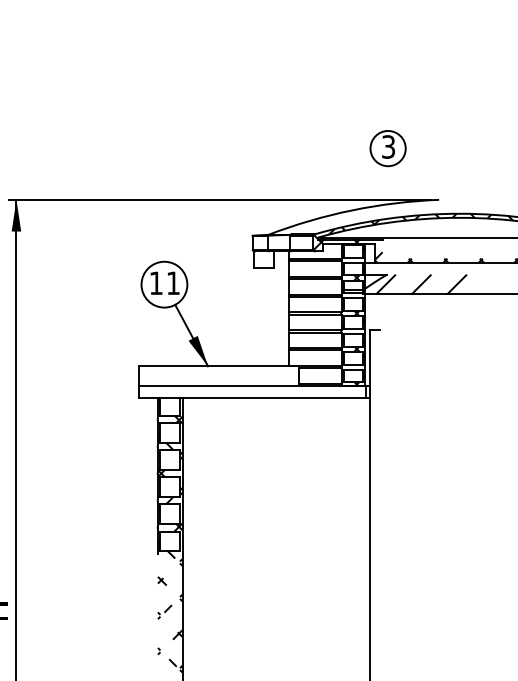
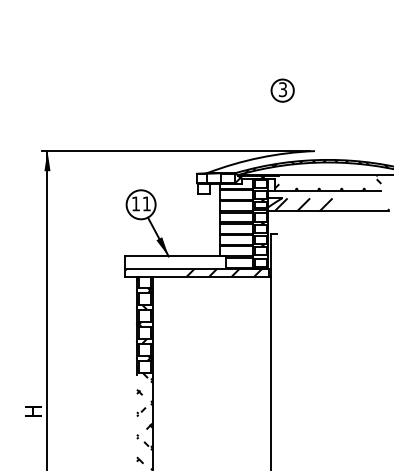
part: (387, 148) -> (282, 90), moved
hatch: (245, 391) -> (192, 272), added

